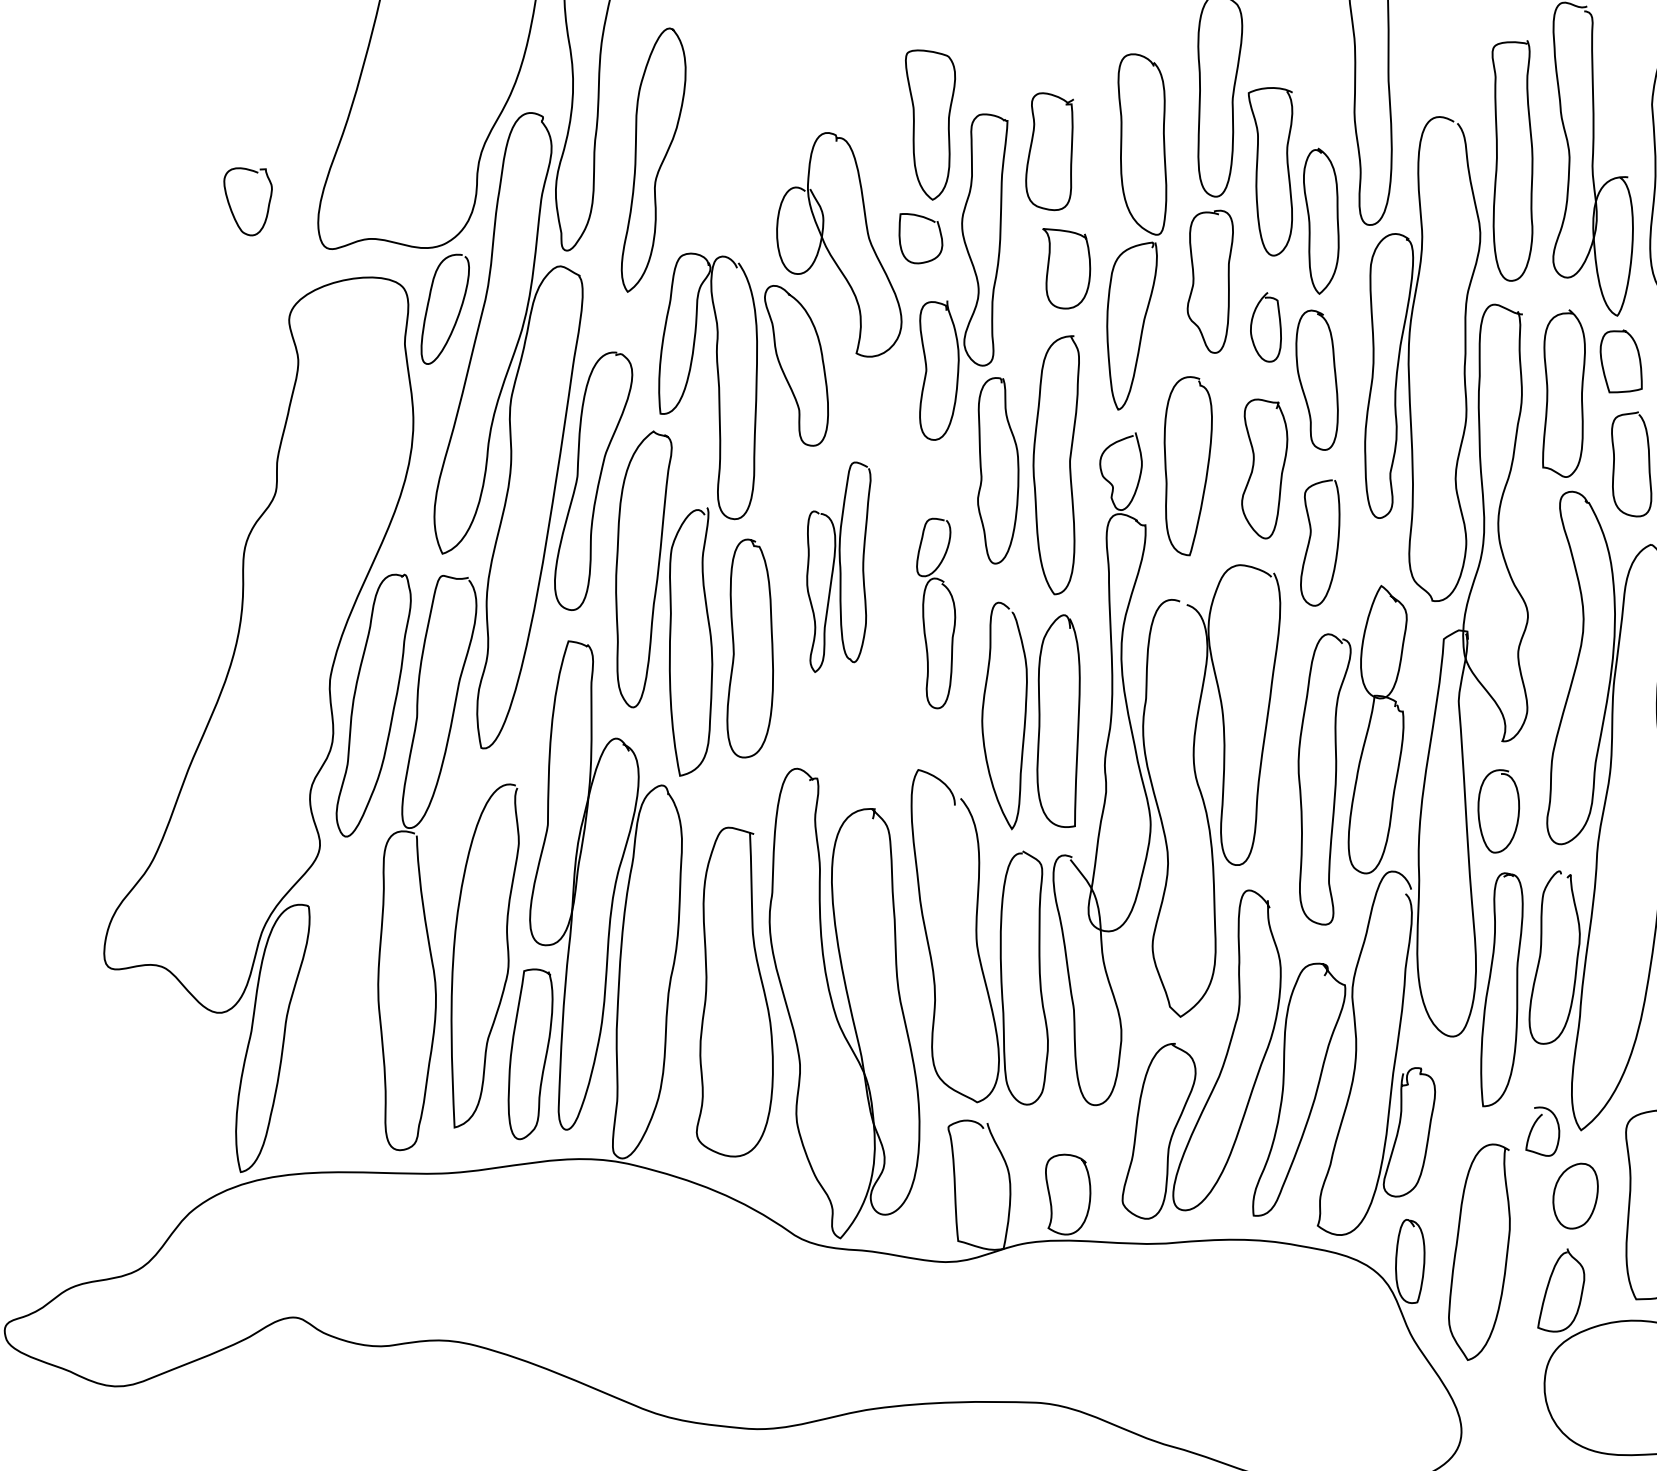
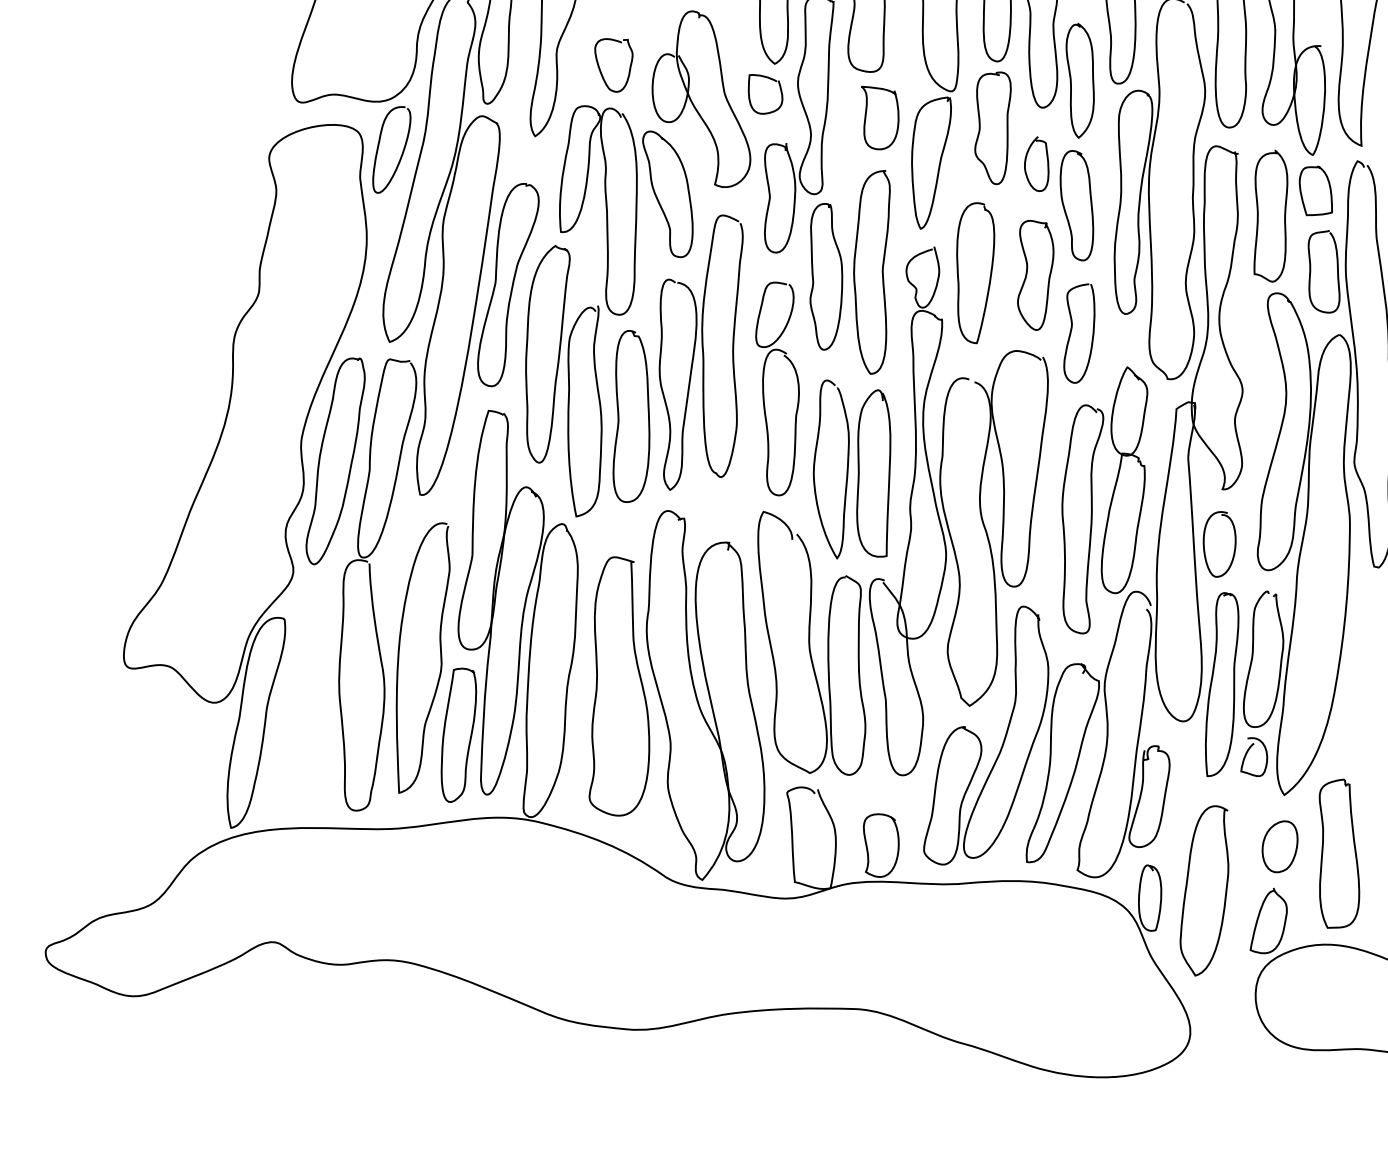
curve: (231, 205) -> (600, 68), moved
part: (838, 567) -> (700, 352), size x1.67
part: (936, 612) -> (777, 388), size x1.43
curve: (1534, 1127) -> (1247, 753), moved

